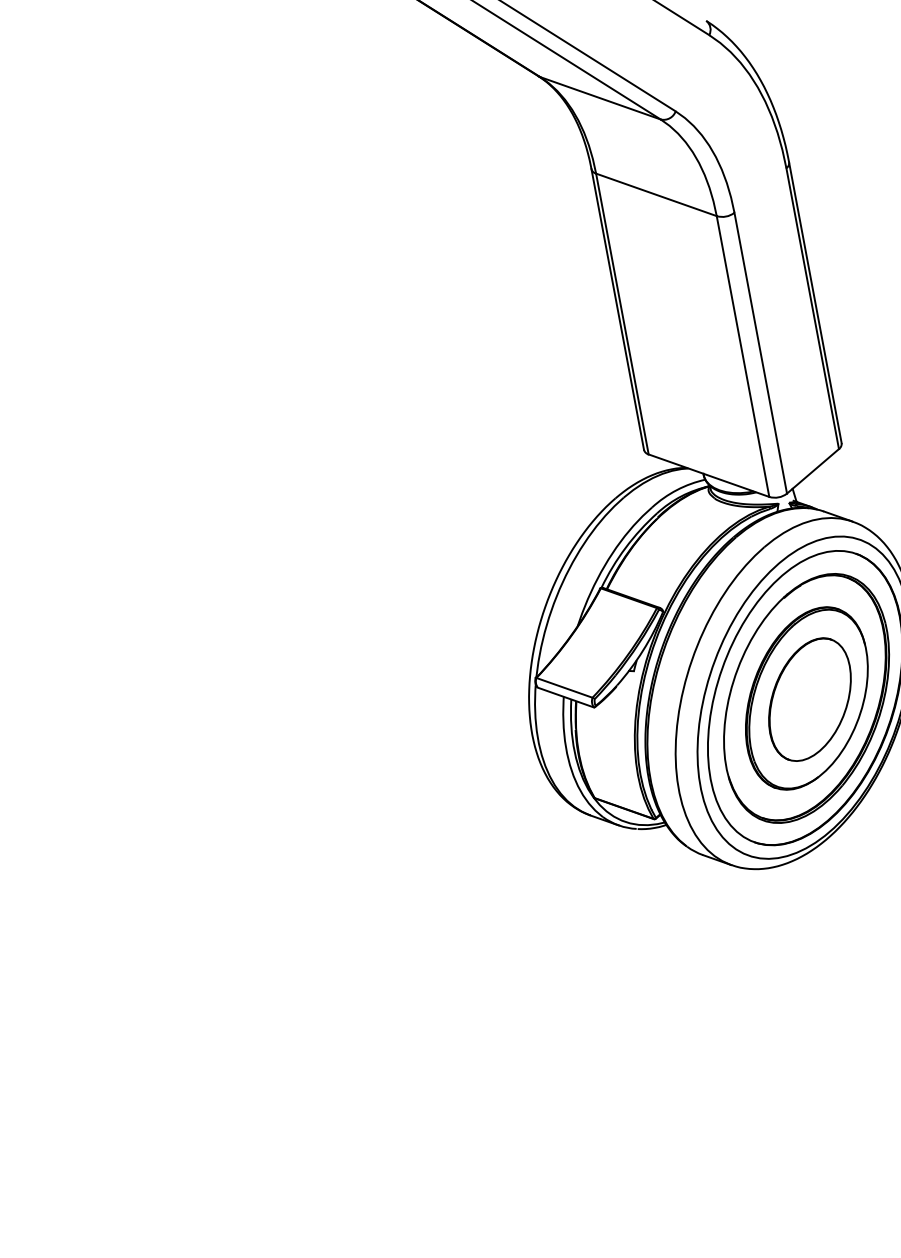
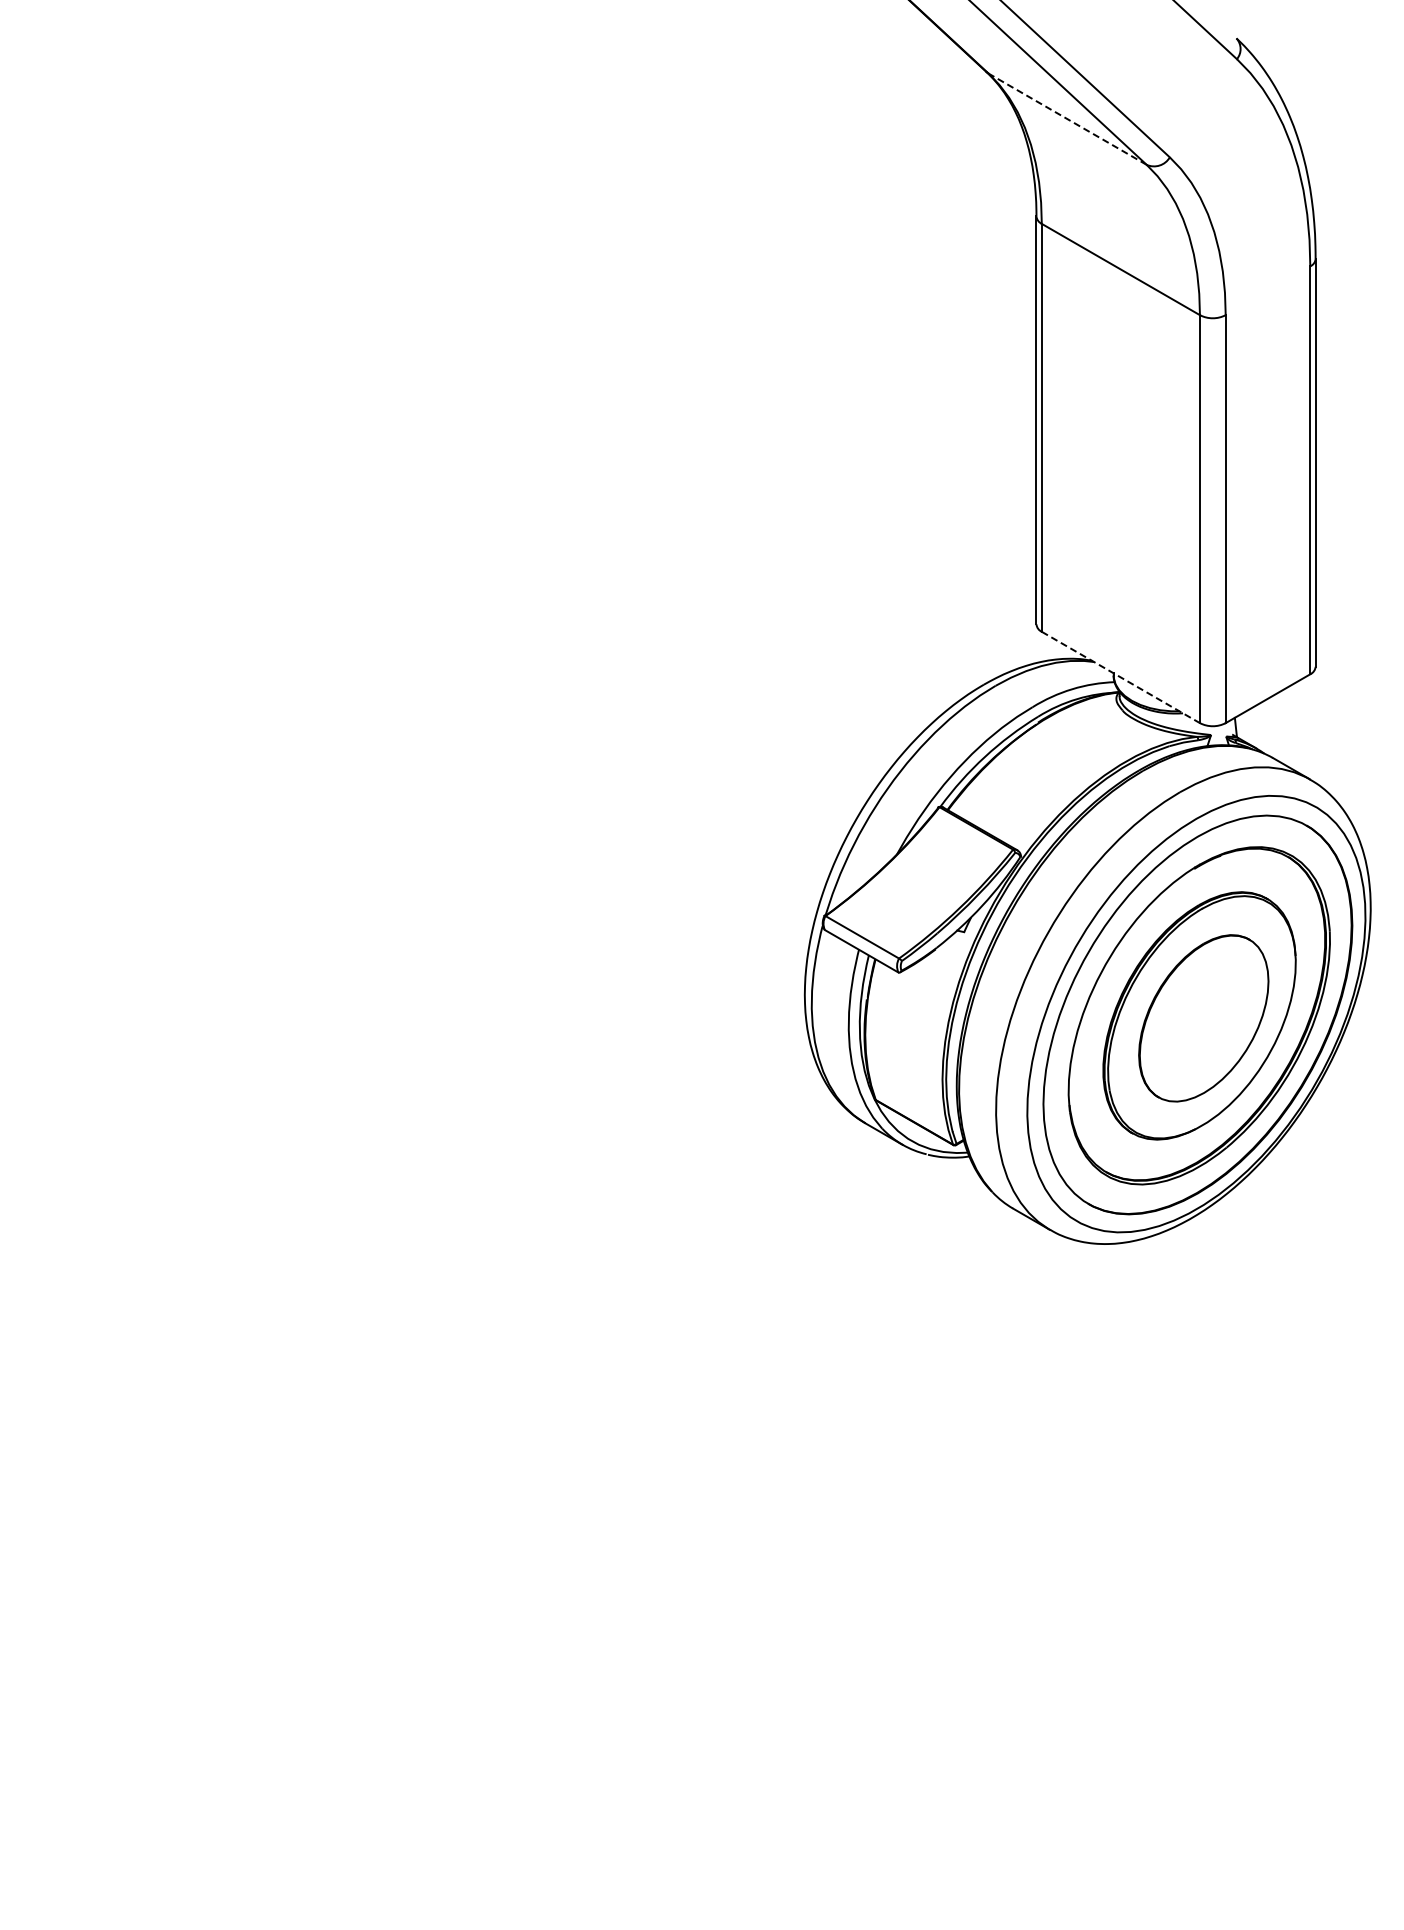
line: (600, 98) -> (1067, 119), solid -> dashed
line: (709, 475) -> (1121, 677), solid -> dashed

